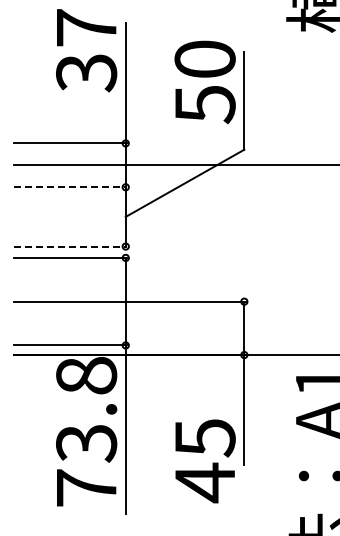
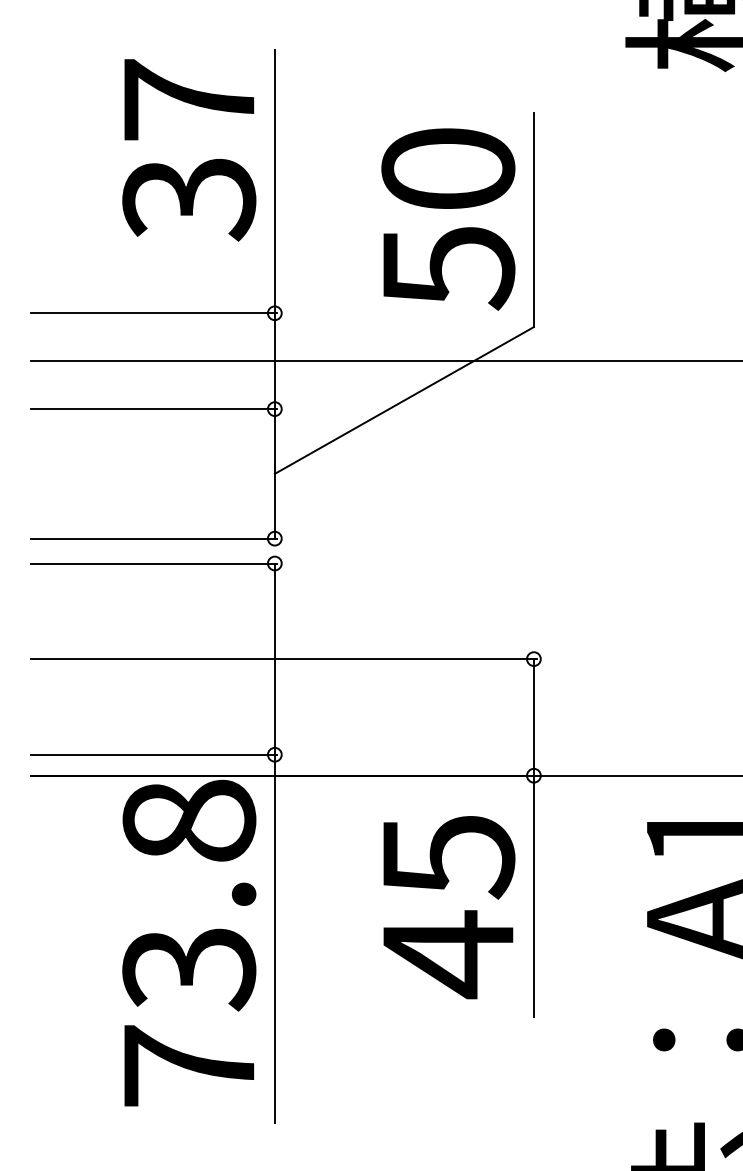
text: (86, 50) -> (189, 149), moved
text: (204, 81) -> (446, 217), moved
line: (71, 187) -> (156, 409), dashed -> solid
line: (71, 246) -> (156, 538), dashed -> solid
text: (205, 461) -> (449, 907), moved

